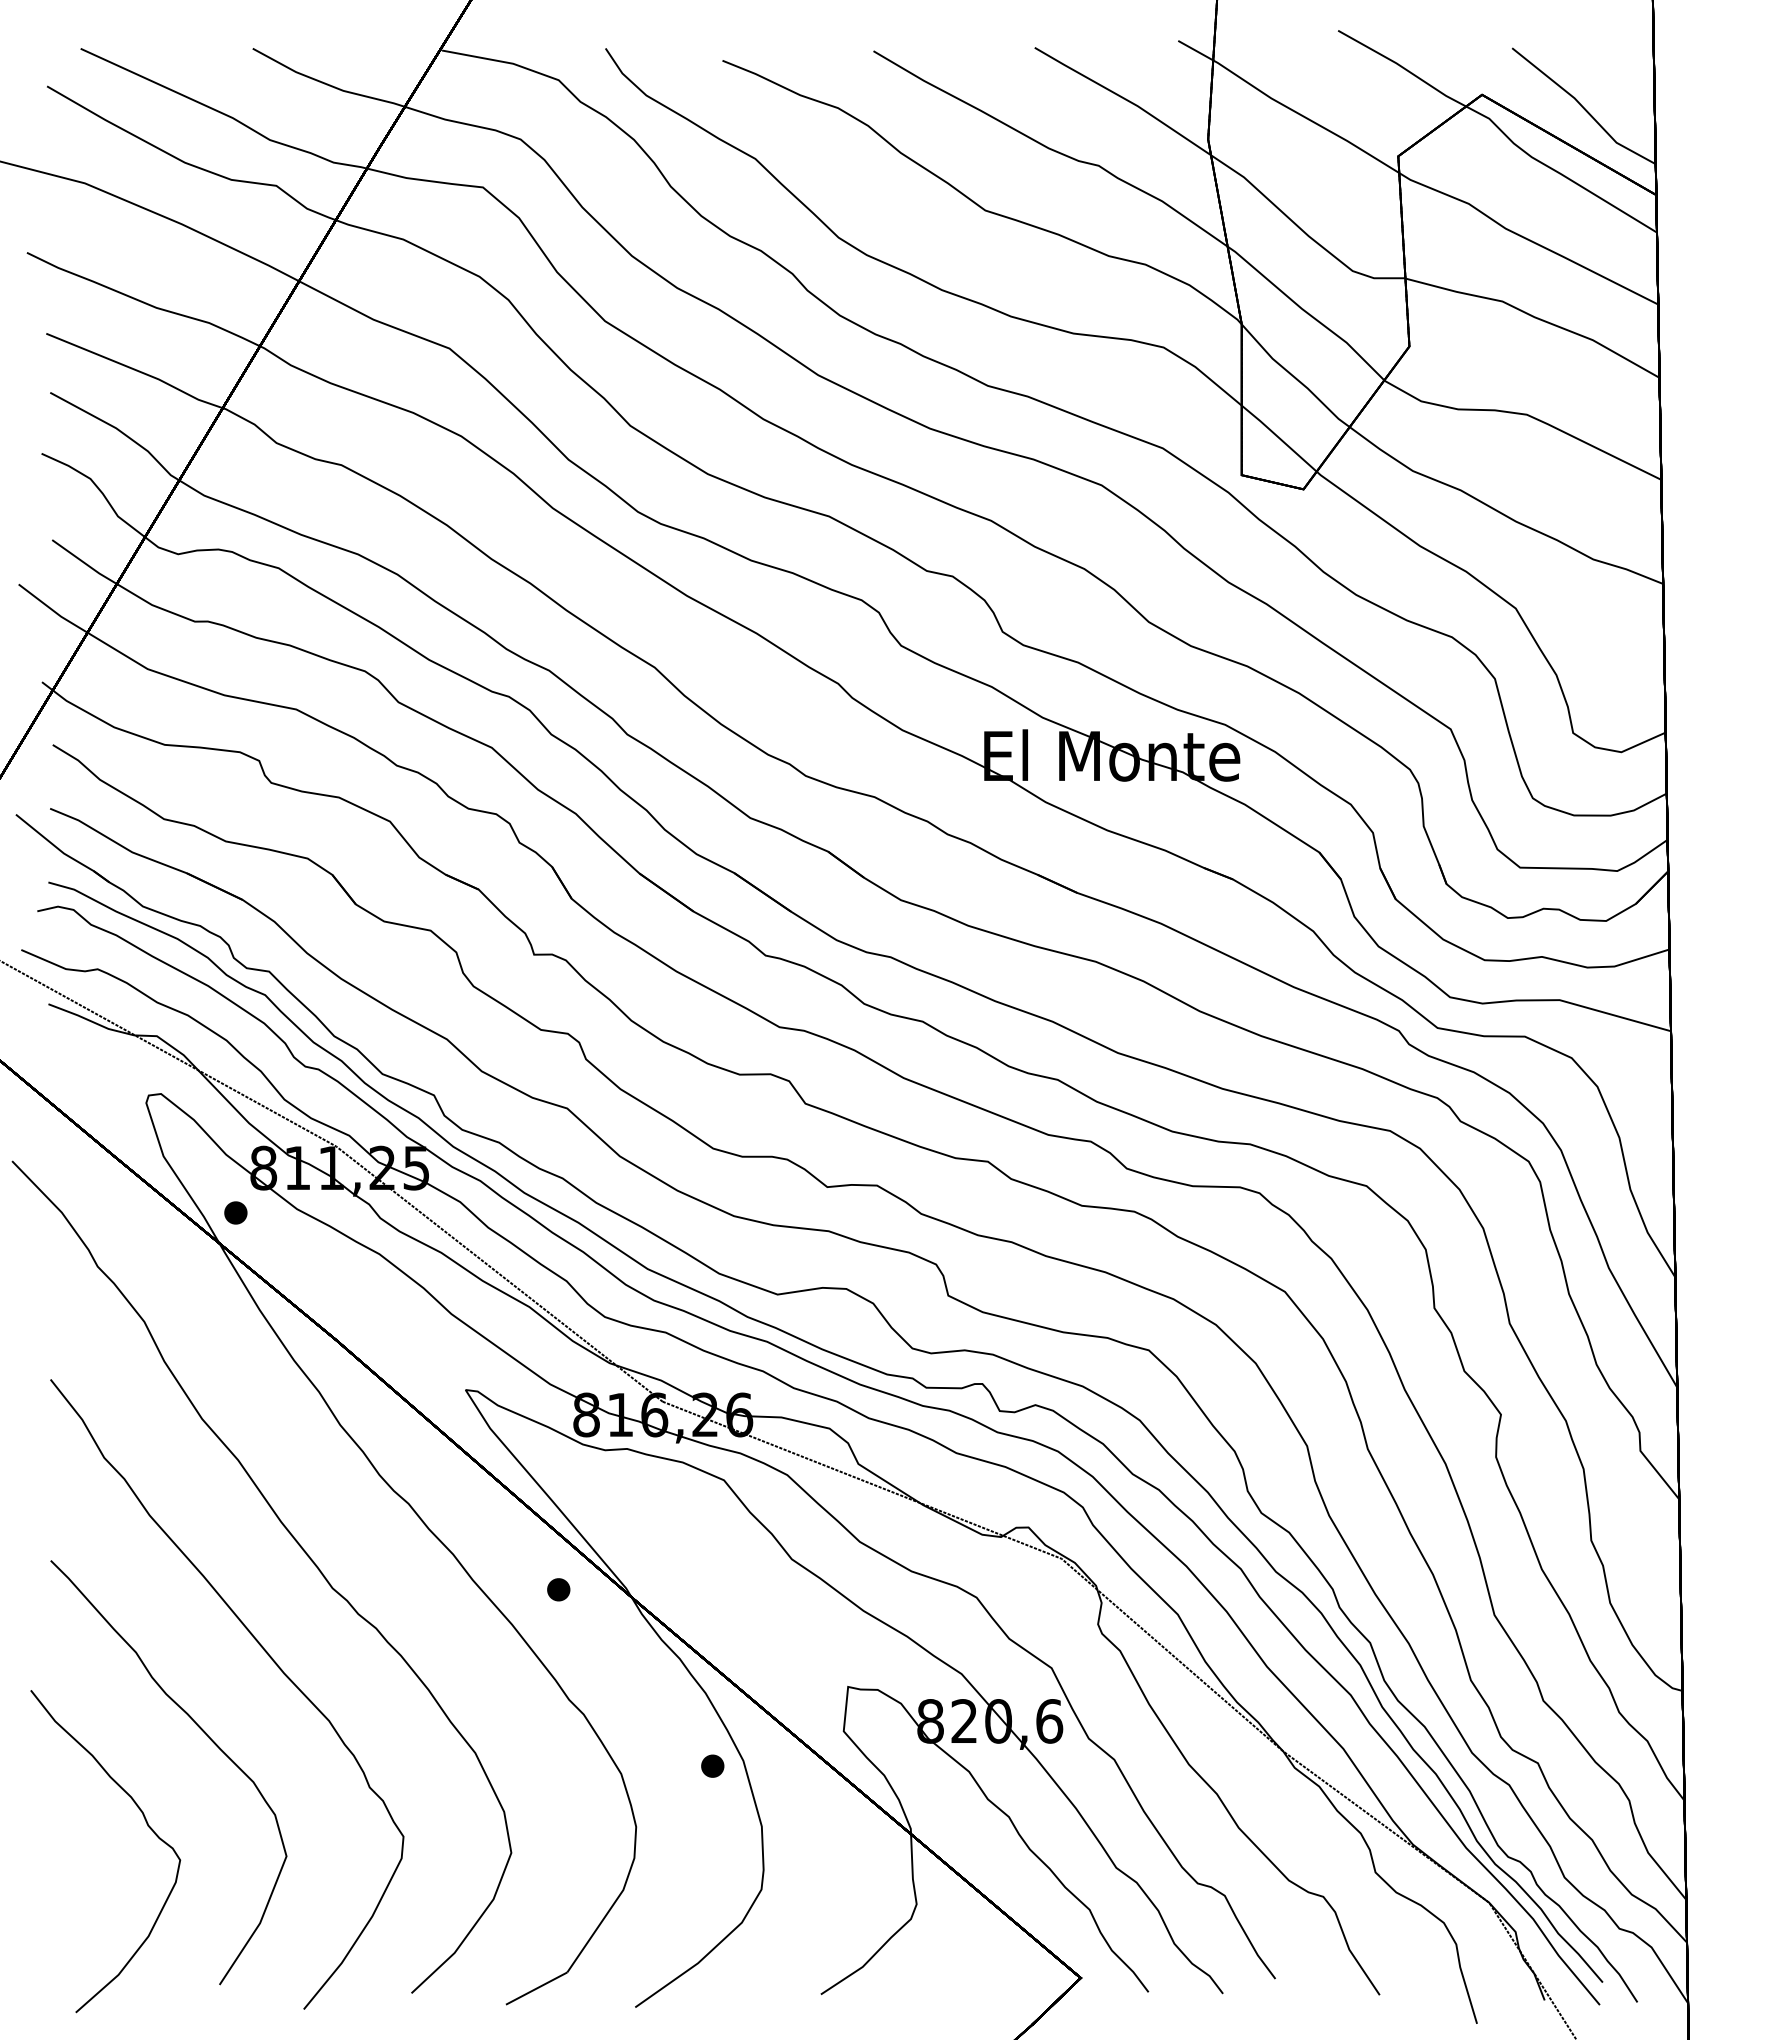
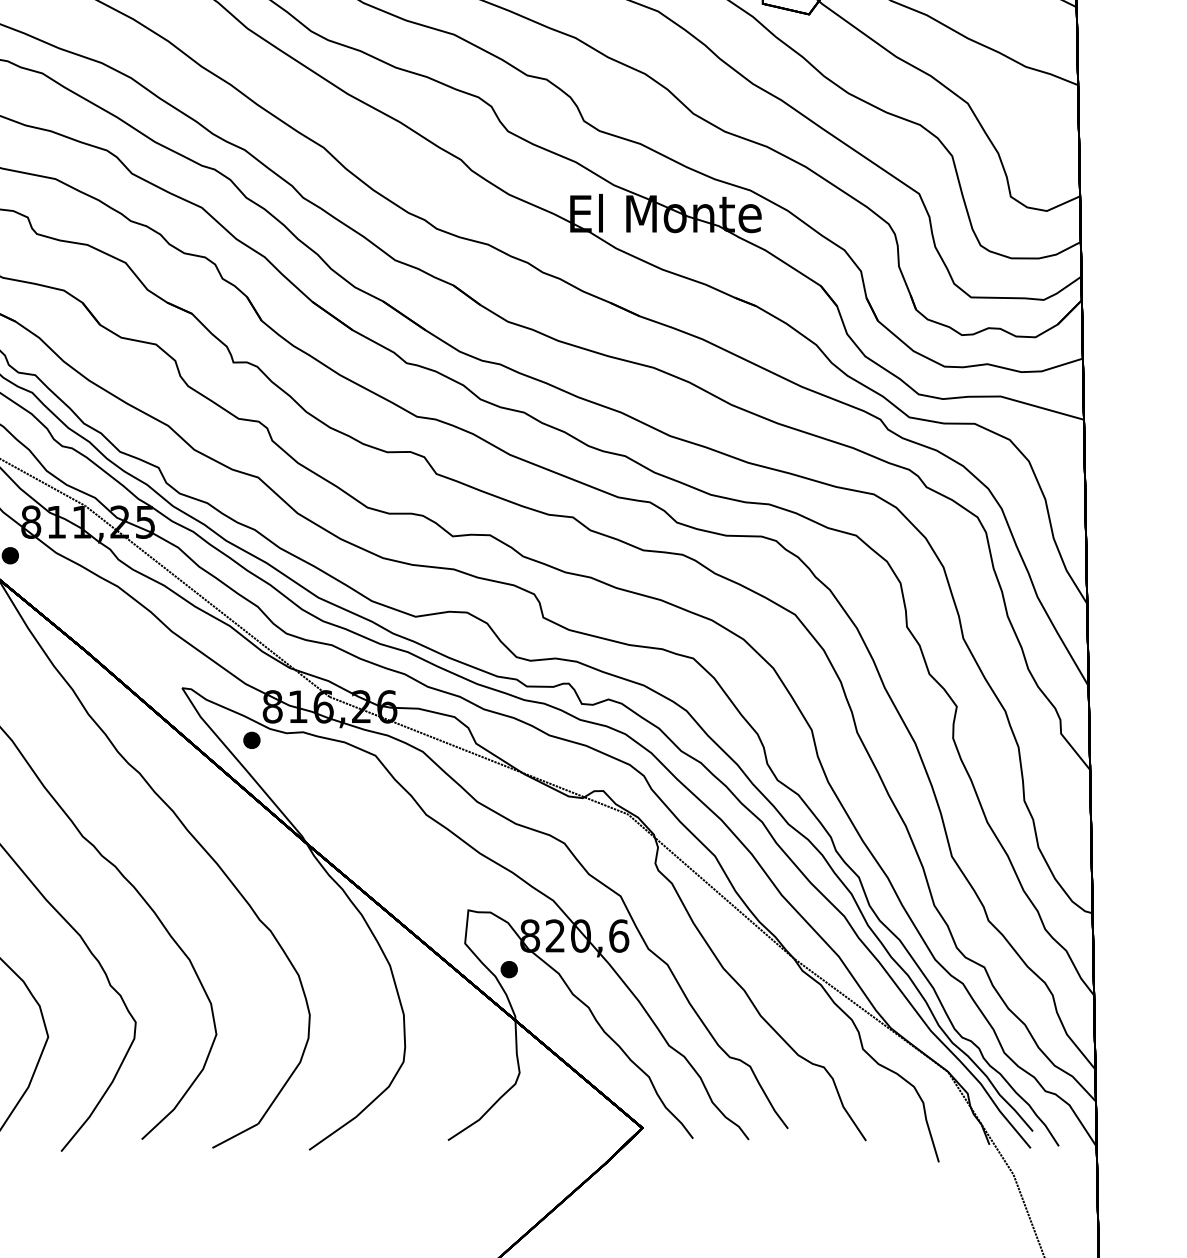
part: (558, 1589) -> (251, 740), moved
part: (712, 1765) -> (509, 969), moved

